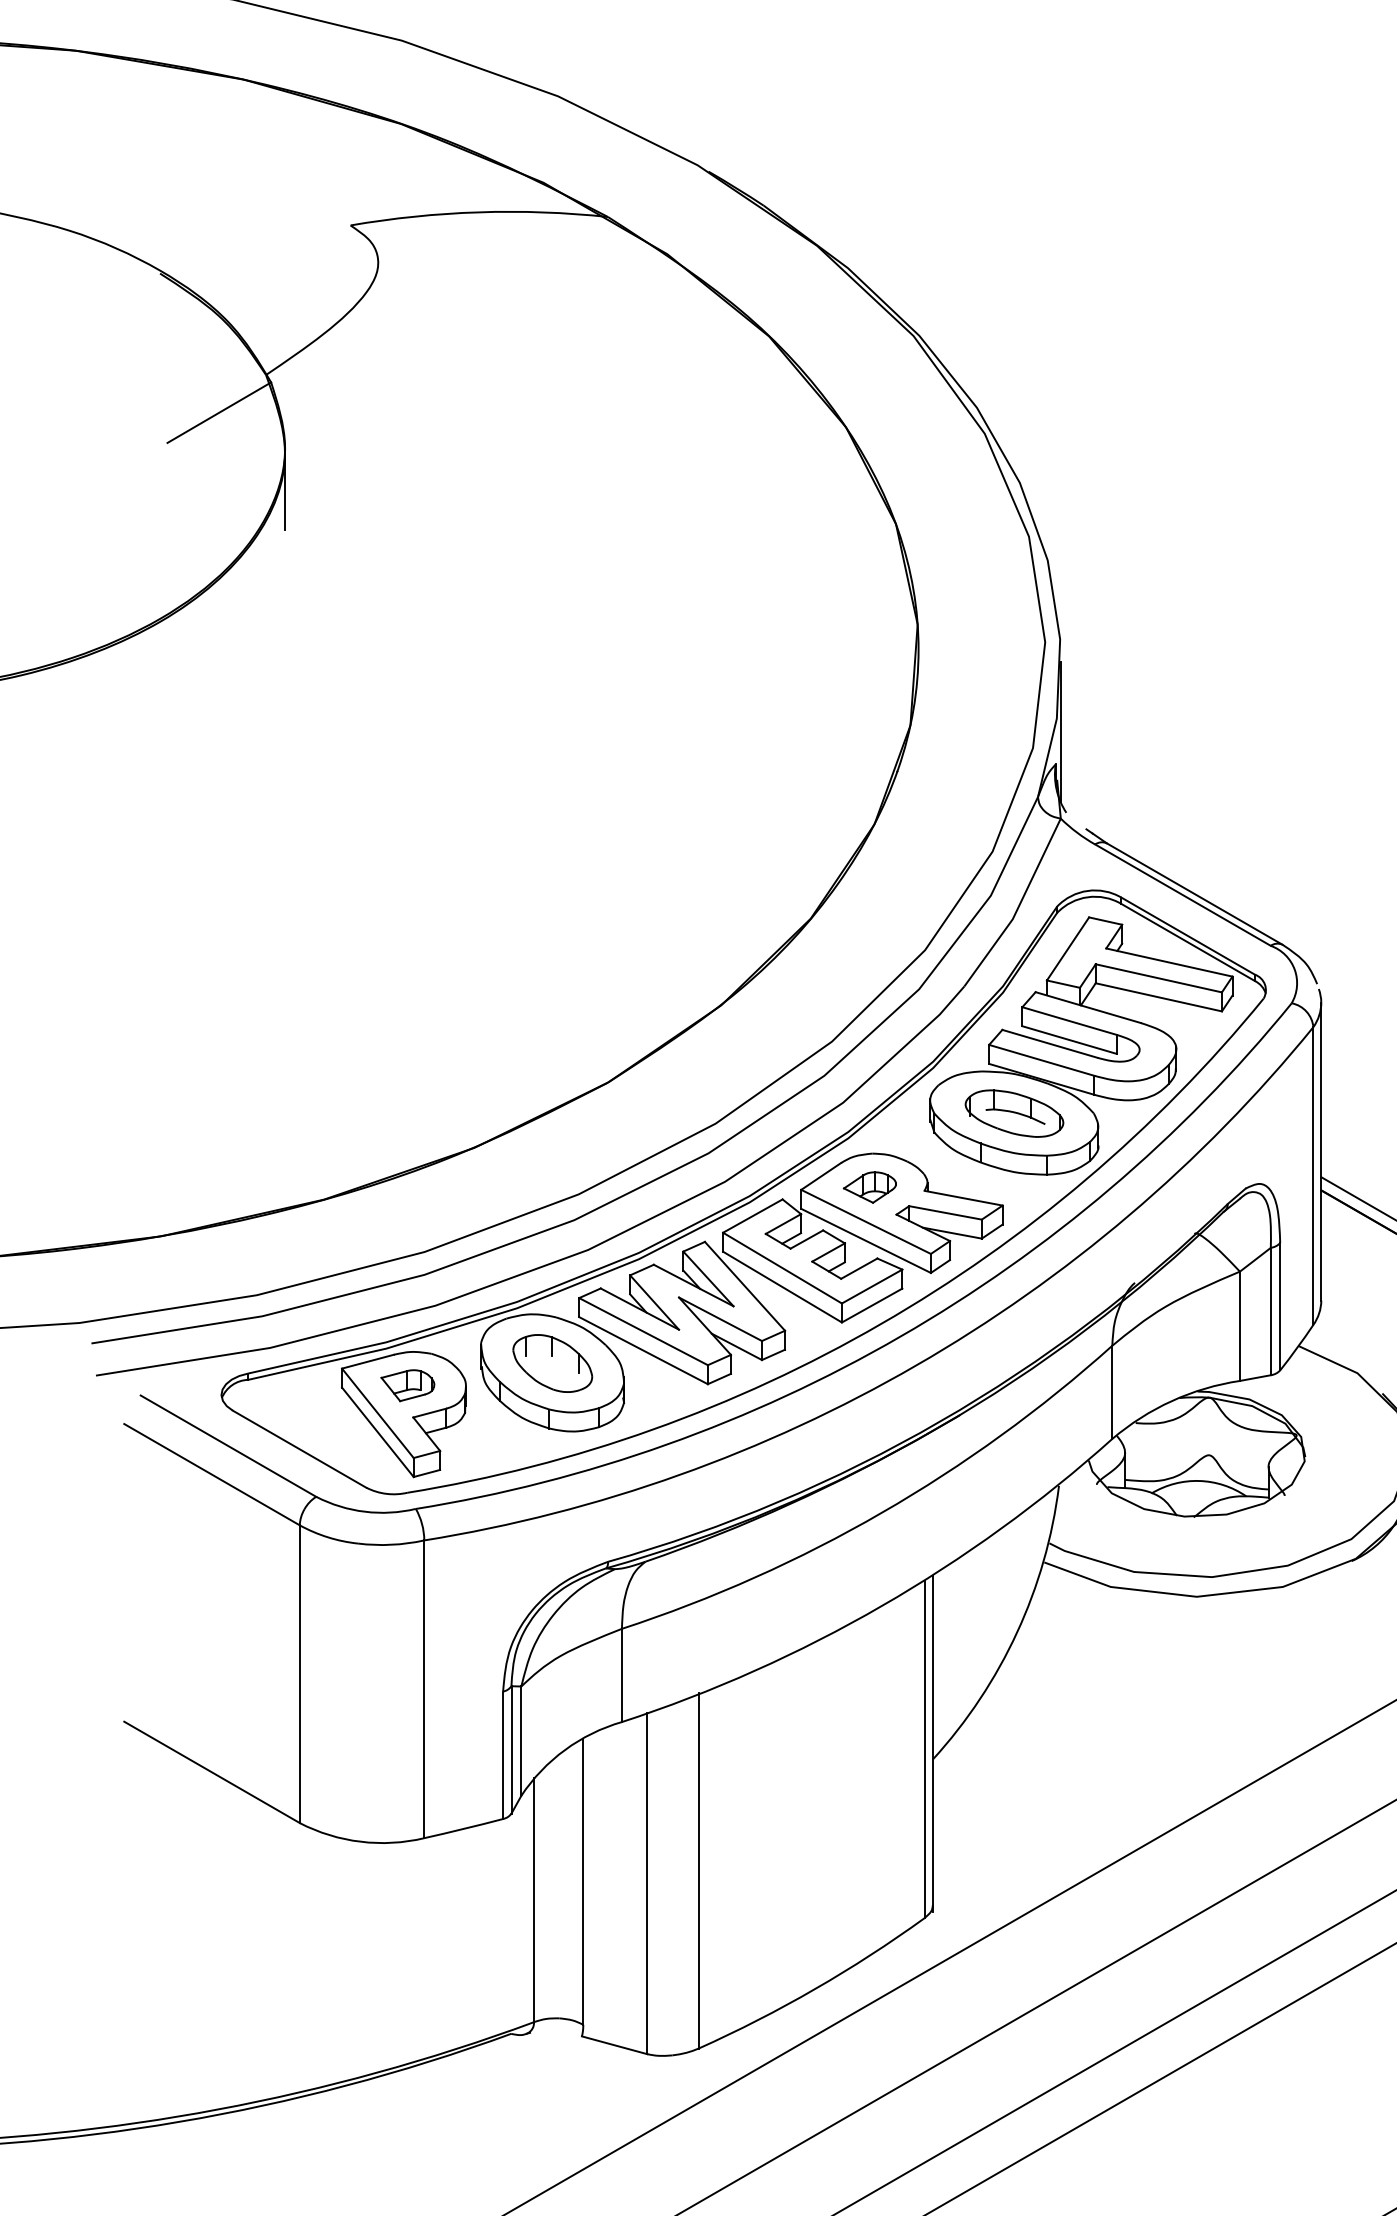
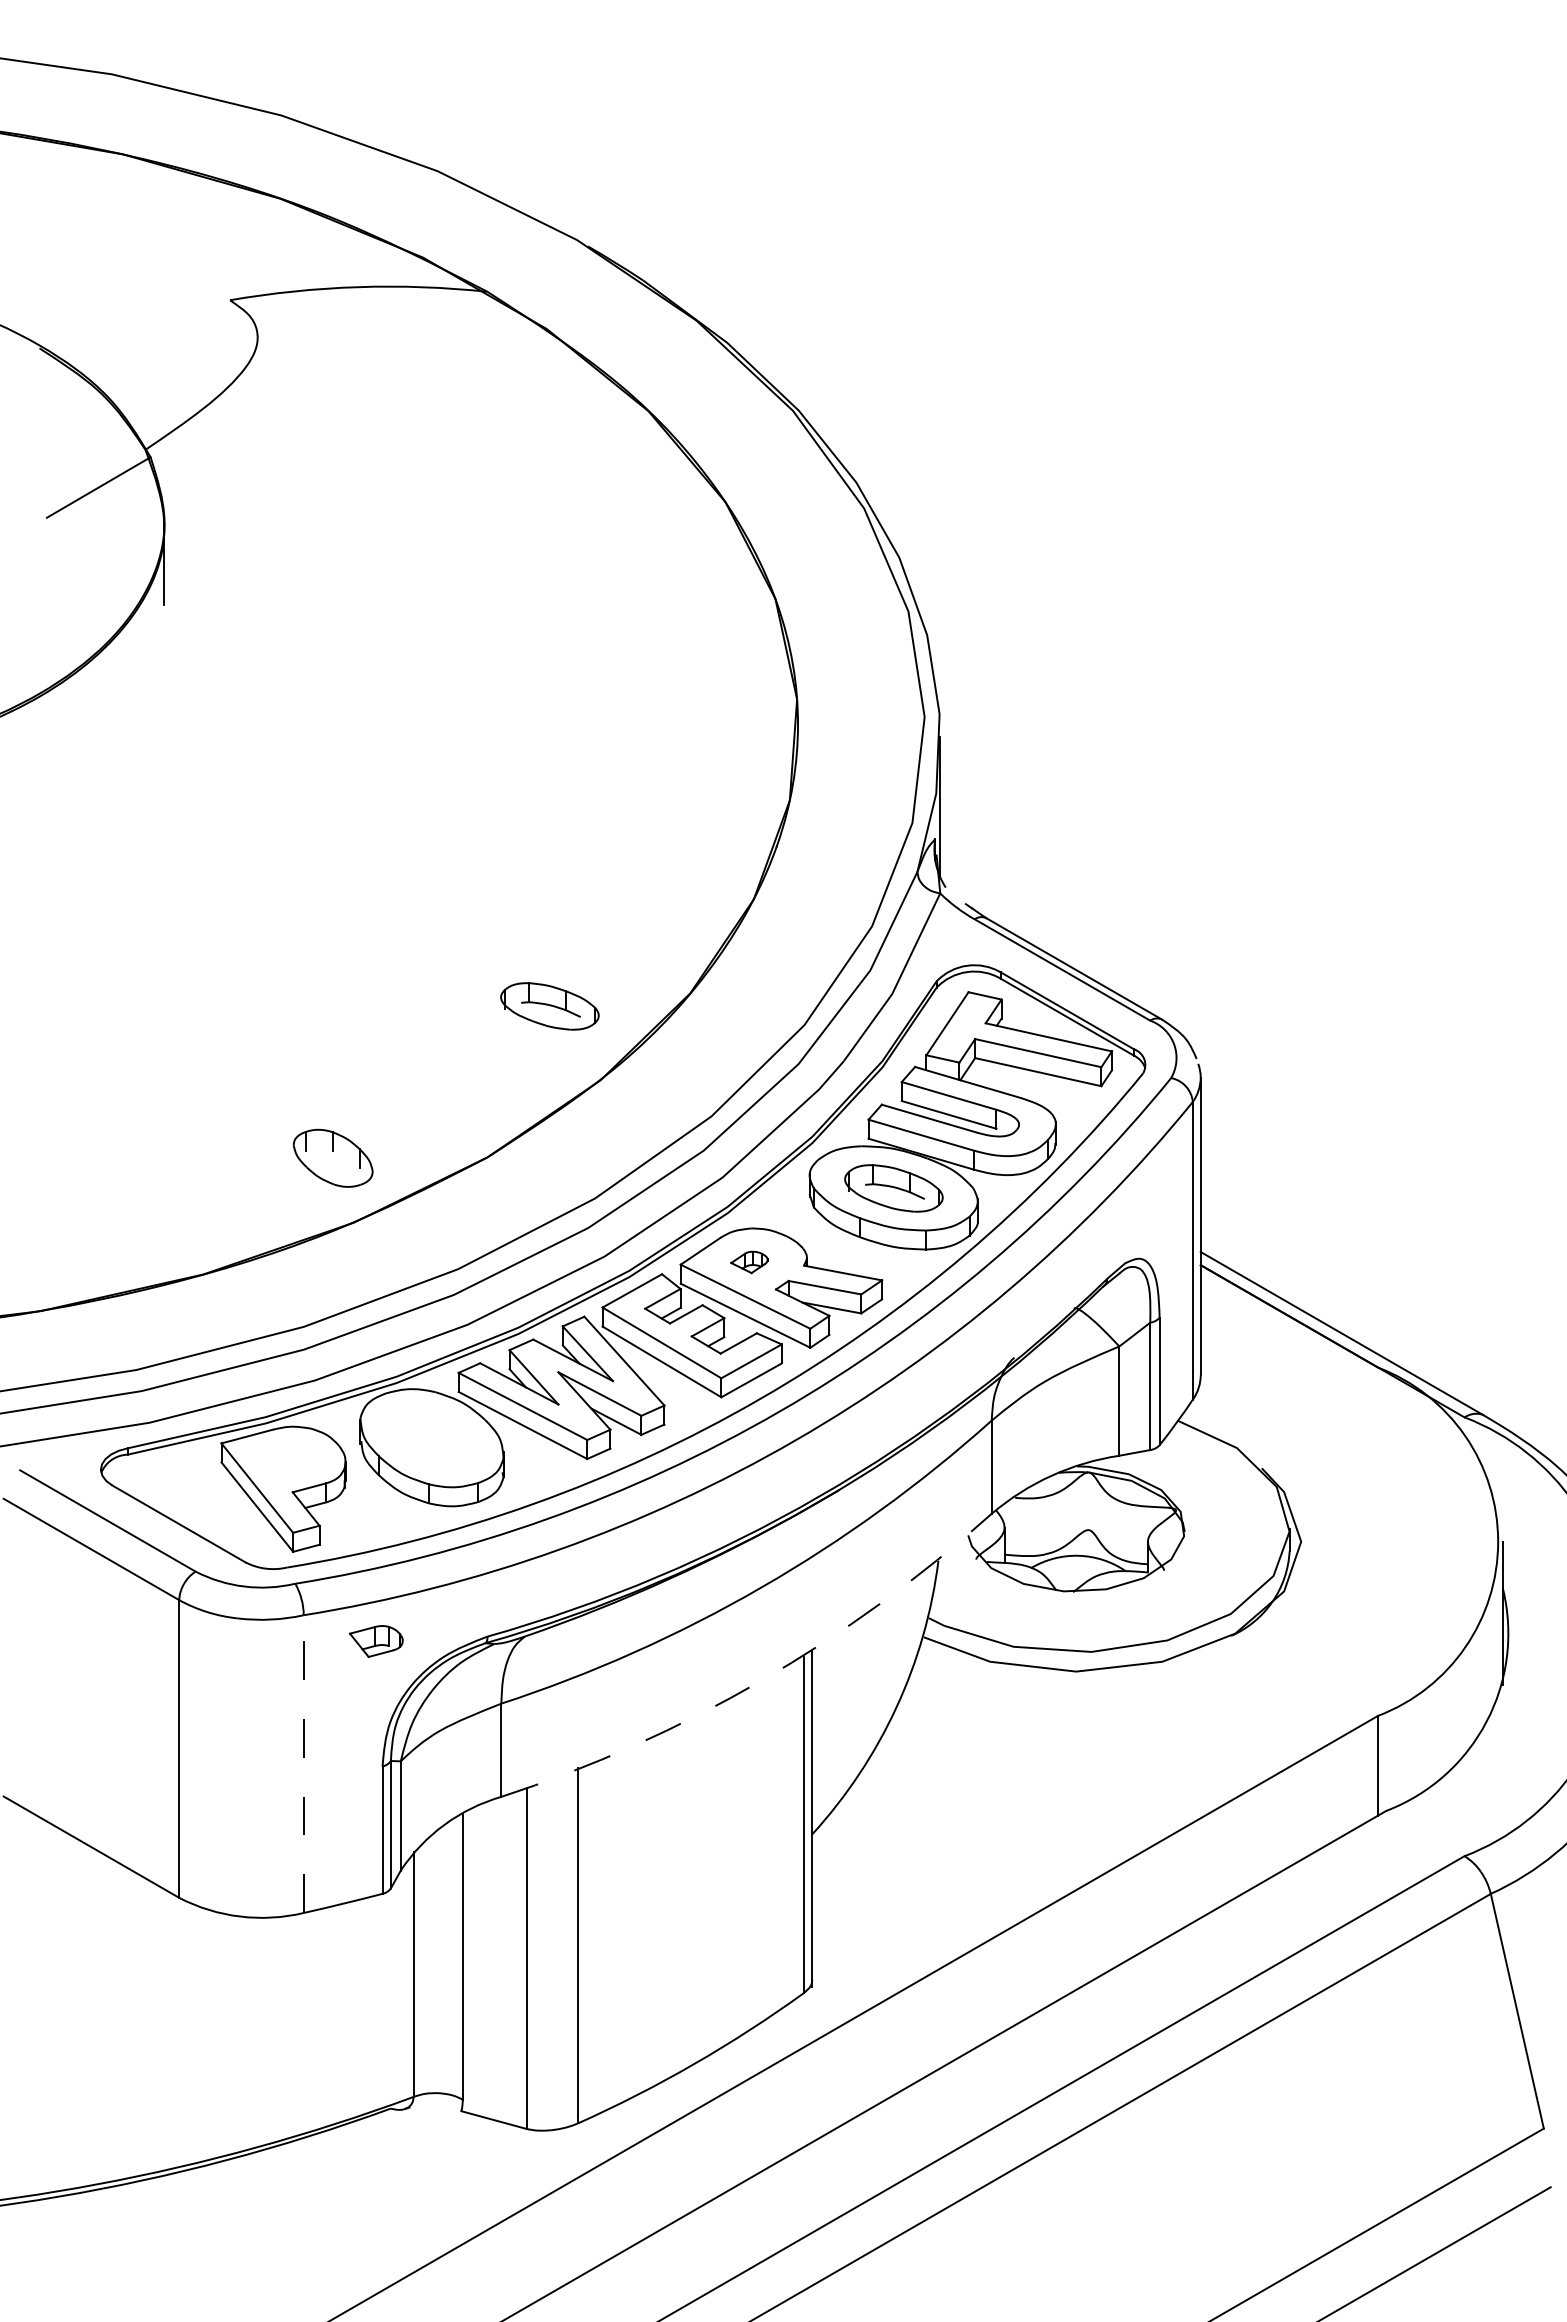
part: (670, 931) -> (549, 1006), added
part: (870, 1187) -> (749, 1262), size x0.7
part: (552, 1362) -> (332, 1157), moved
part: (407, 1385) -> (375, 1641), moved
arc: (882, 1605) -> (761, 1680), solid -> dashed
line: (424, 1689) -> (303, 1764), solid -> dashed

